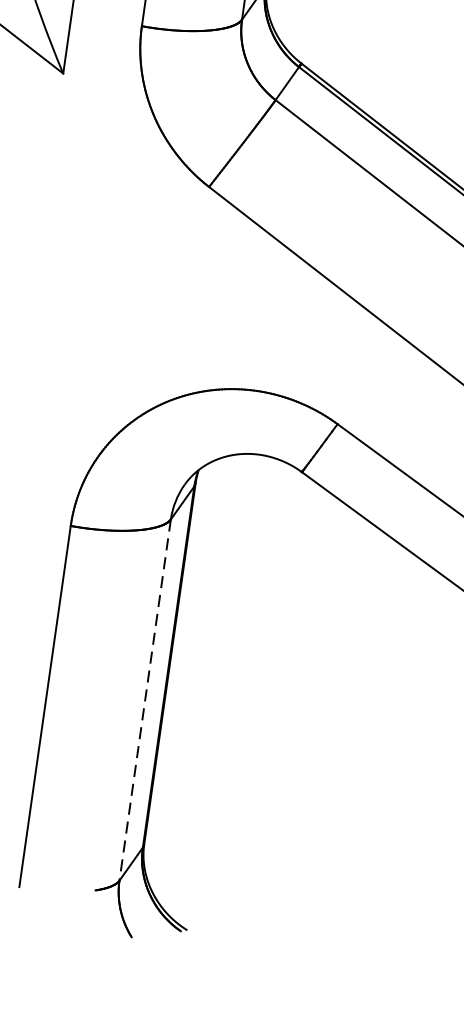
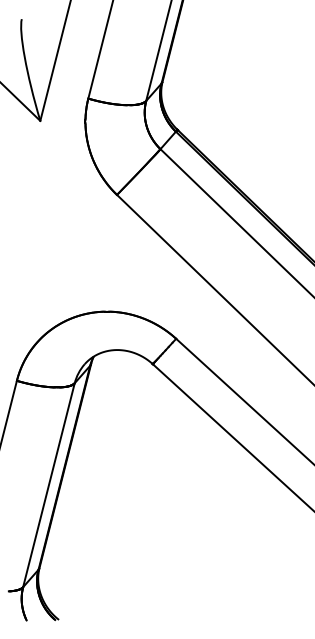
line: (144, 700) -> (48, 485), dashed -> solid

